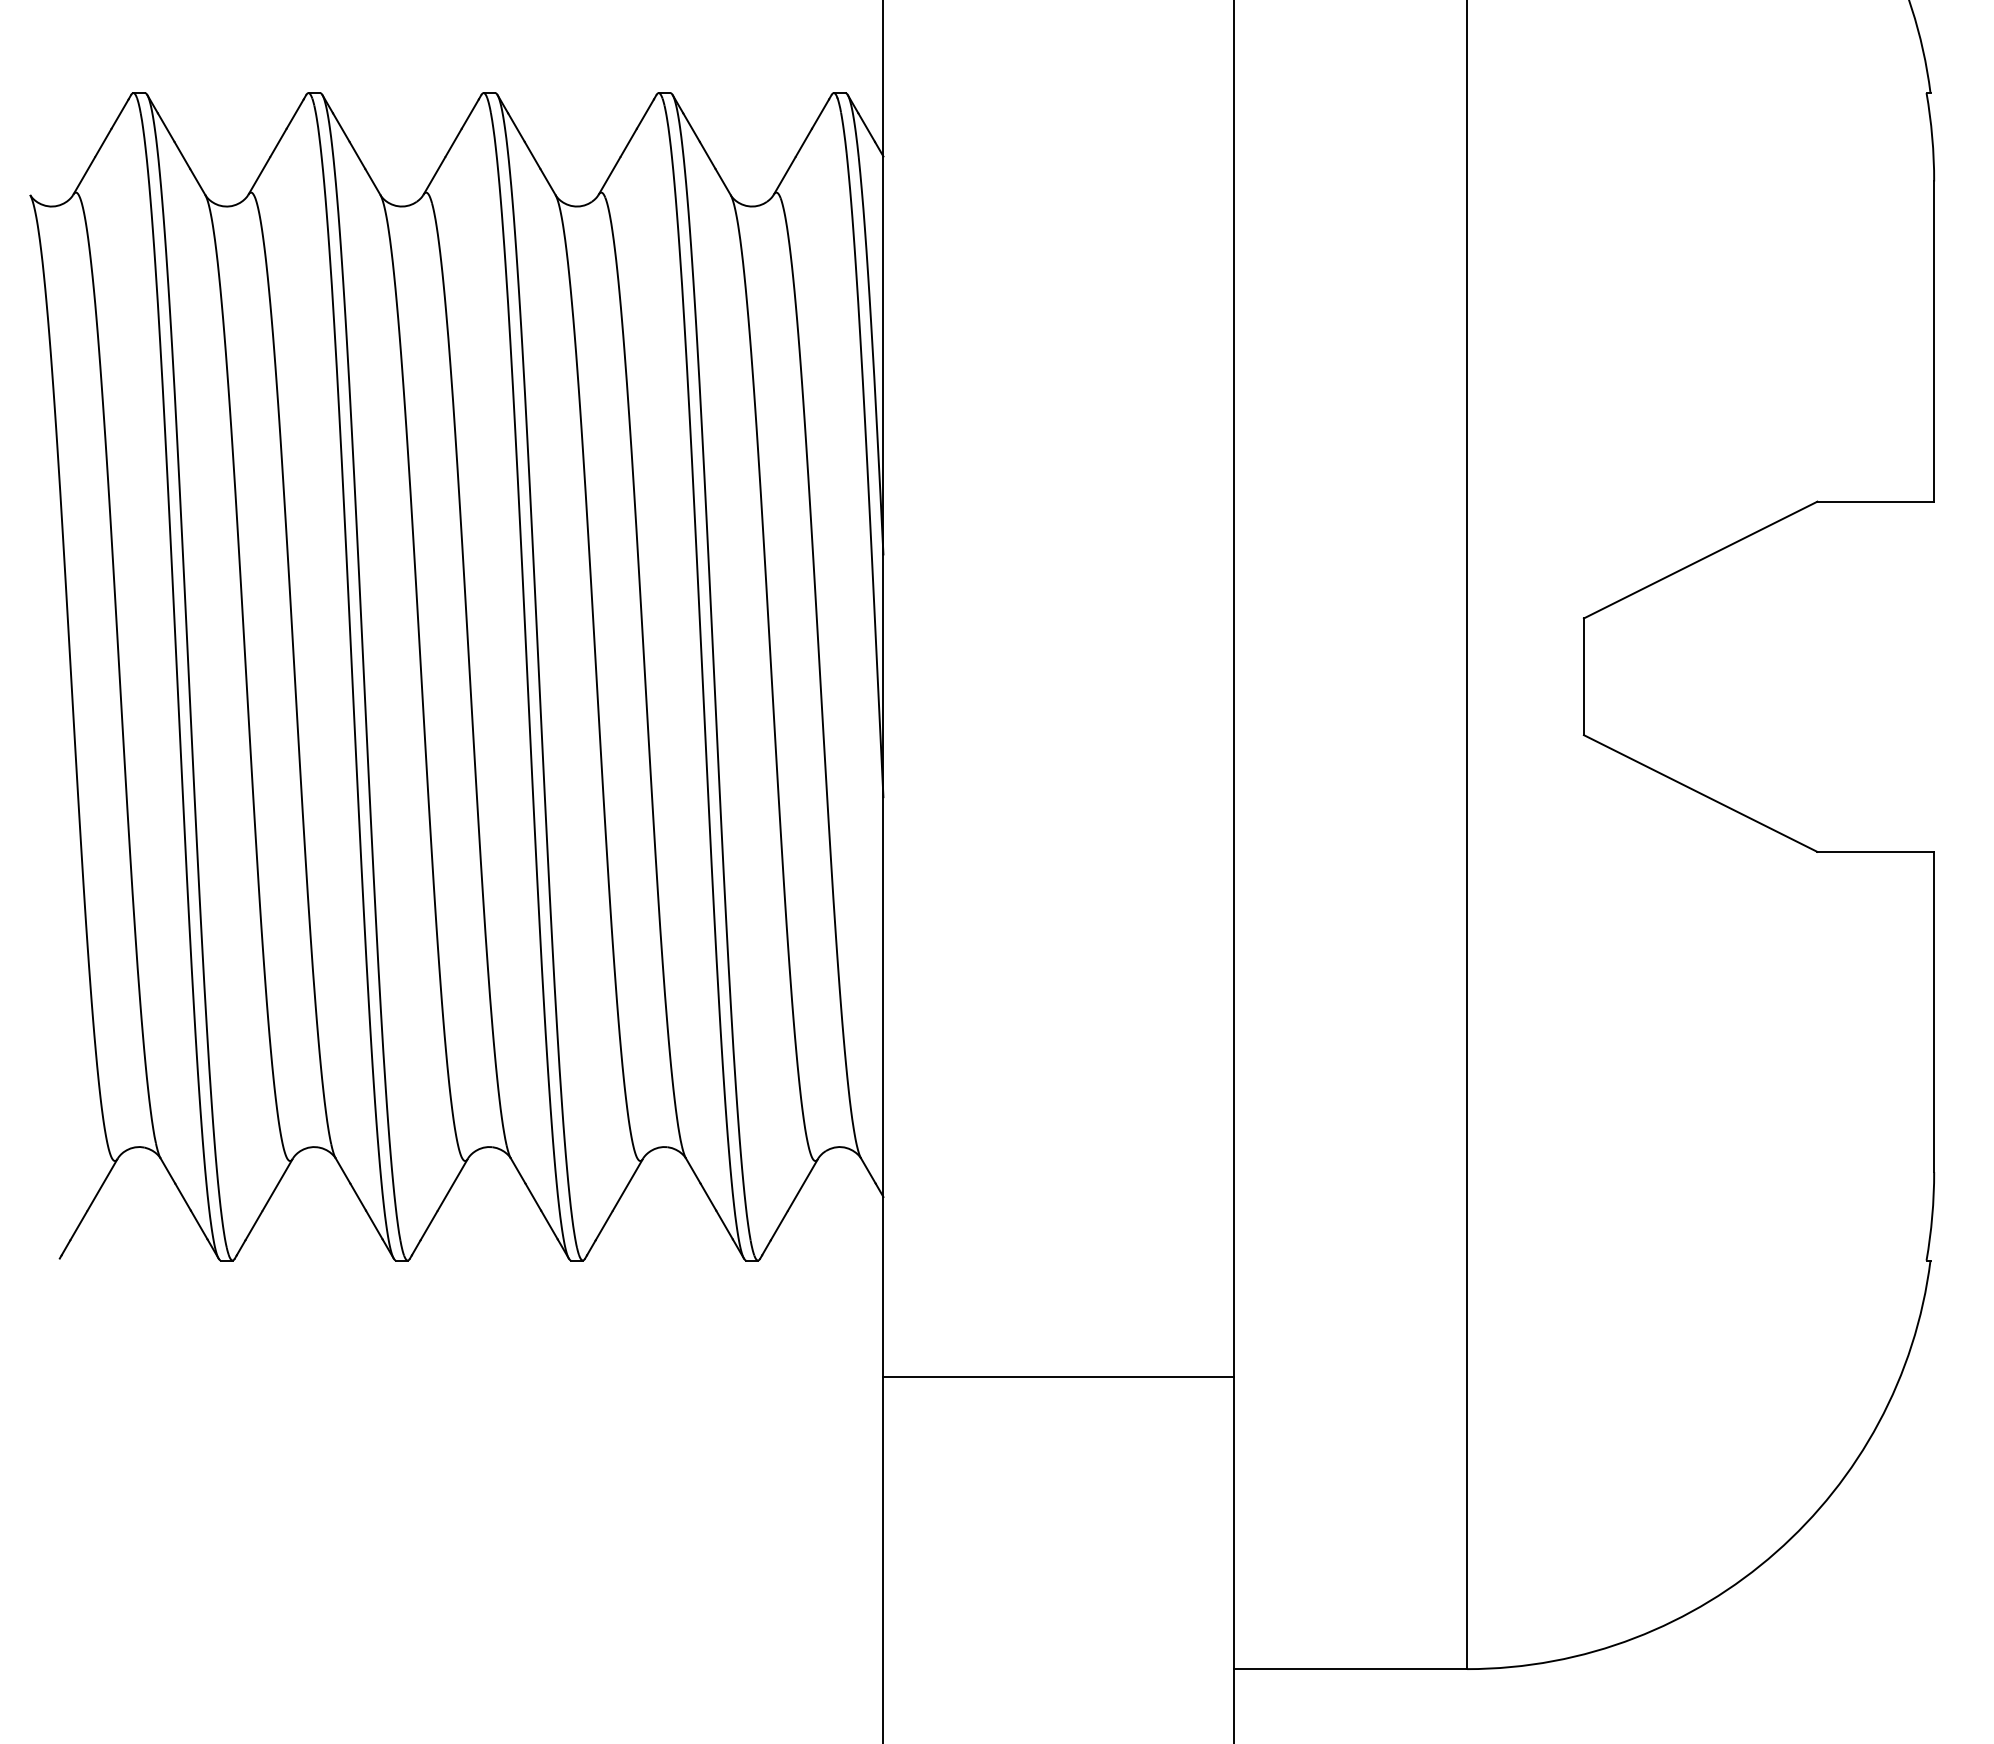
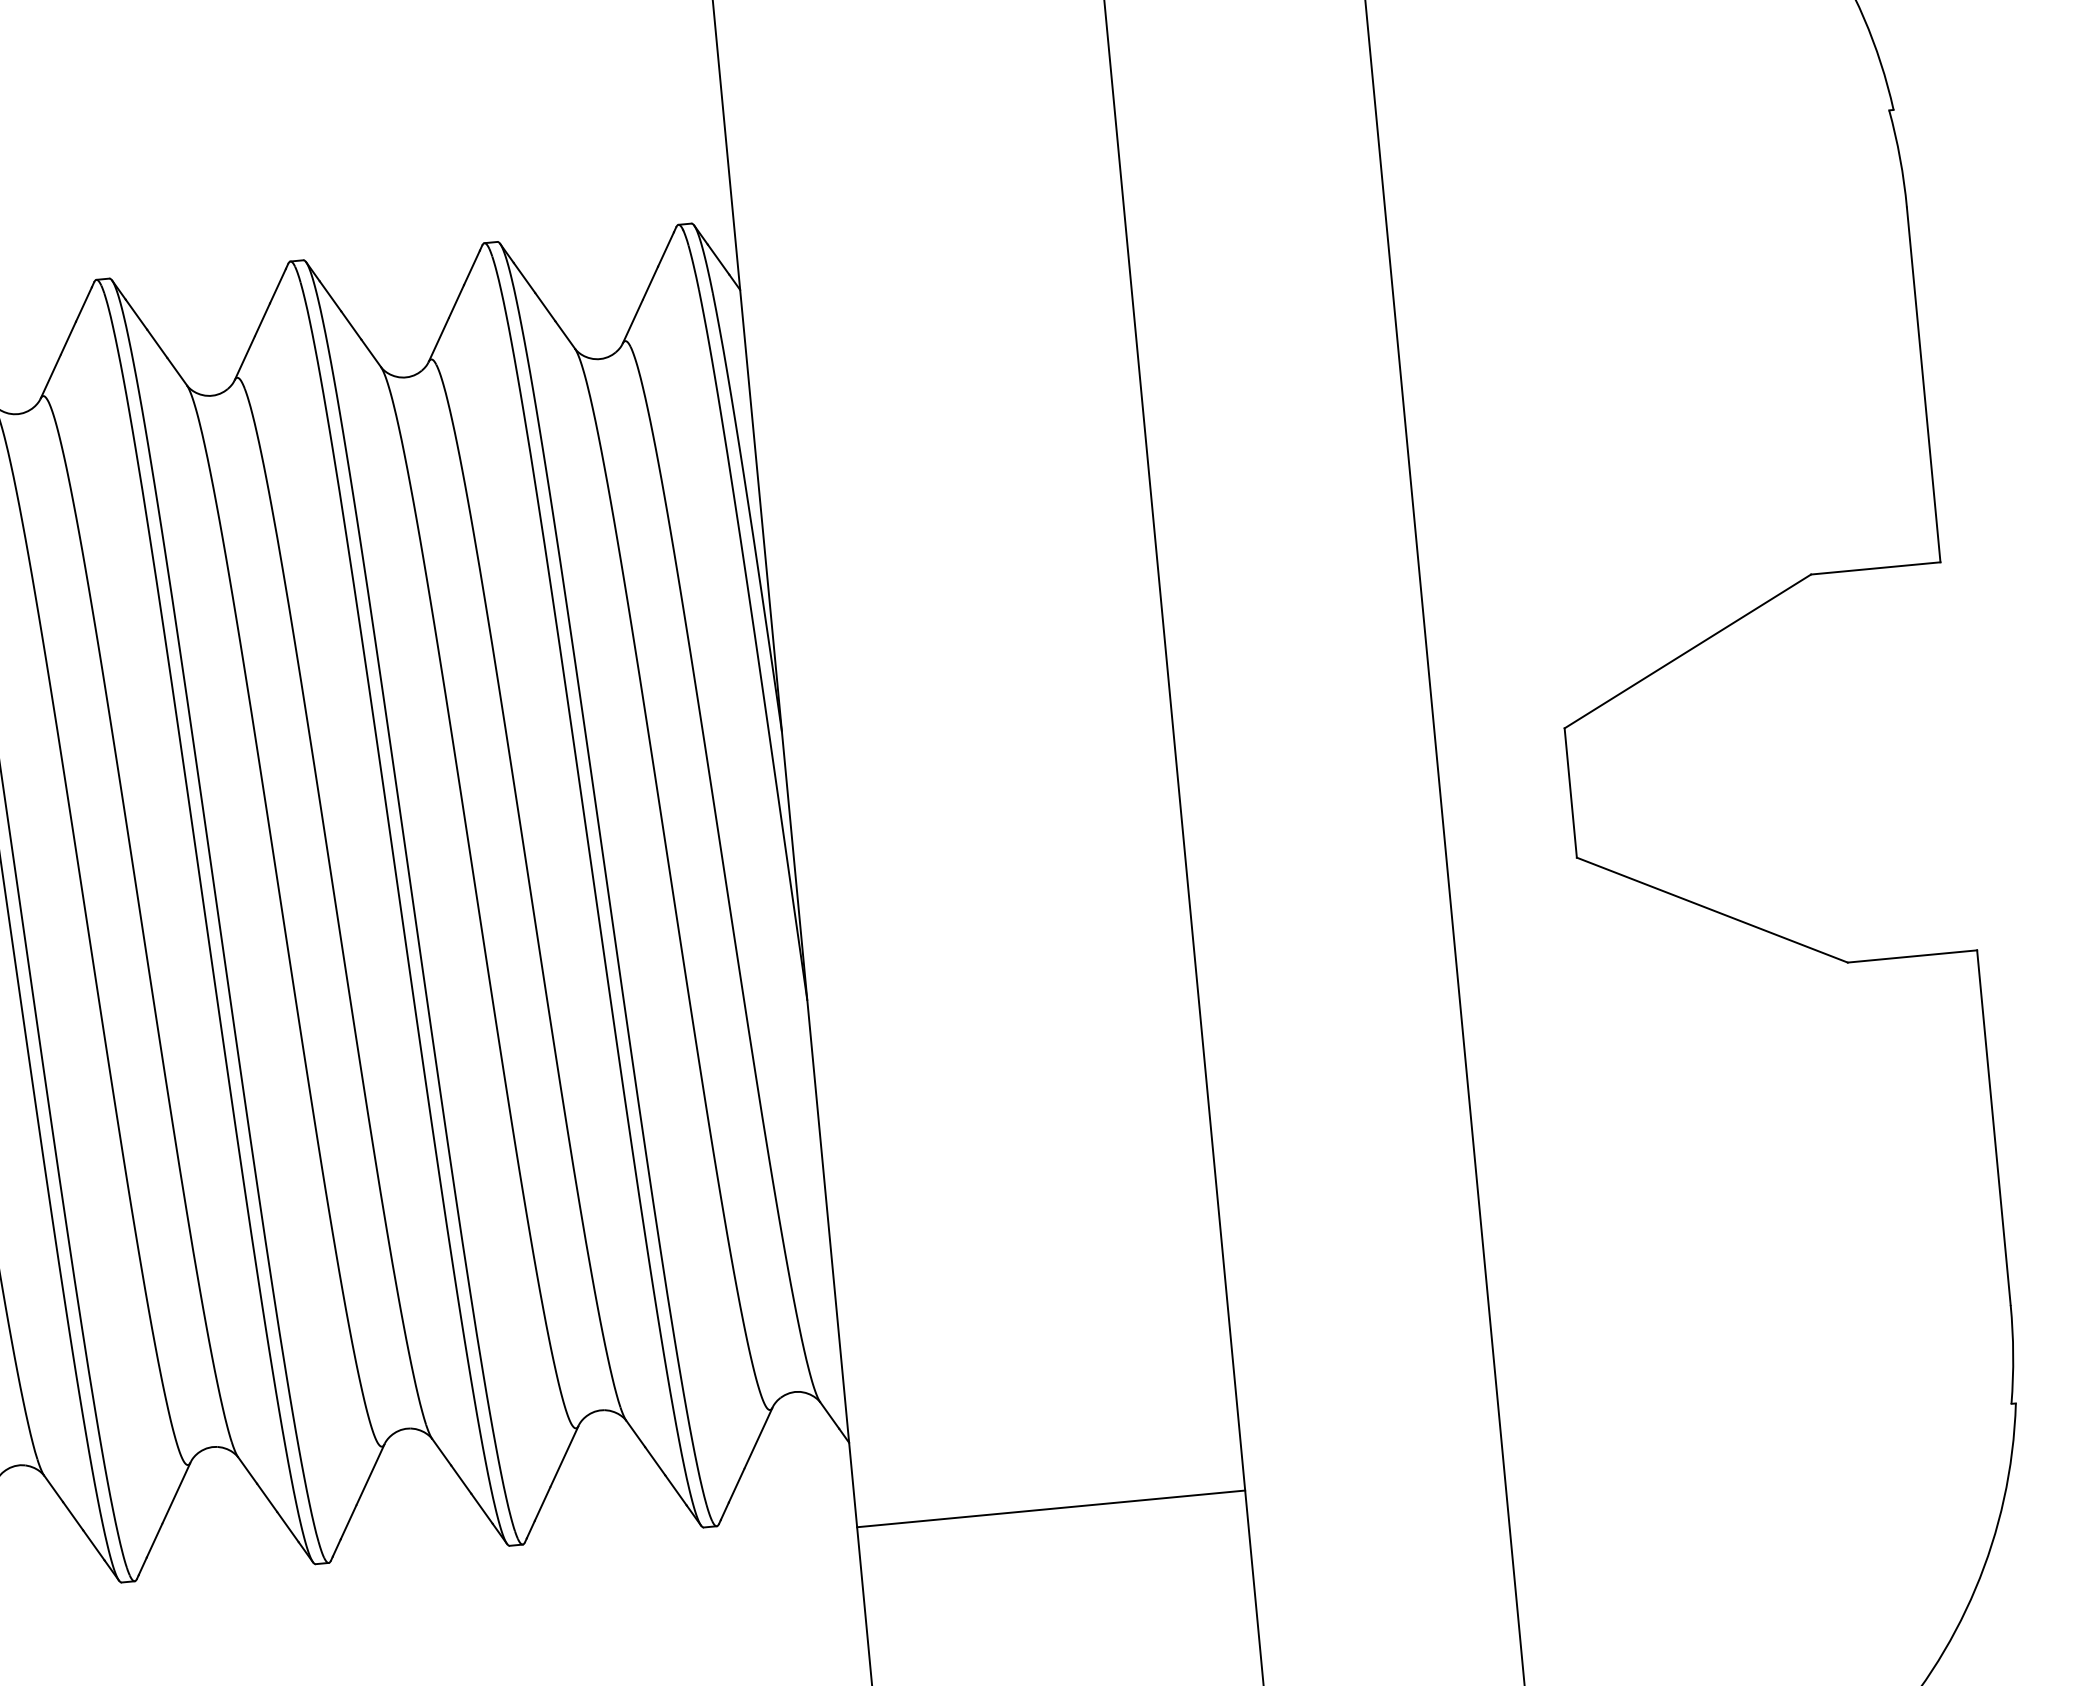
line: (1058, 1377) -> (1051, 1509), moved

